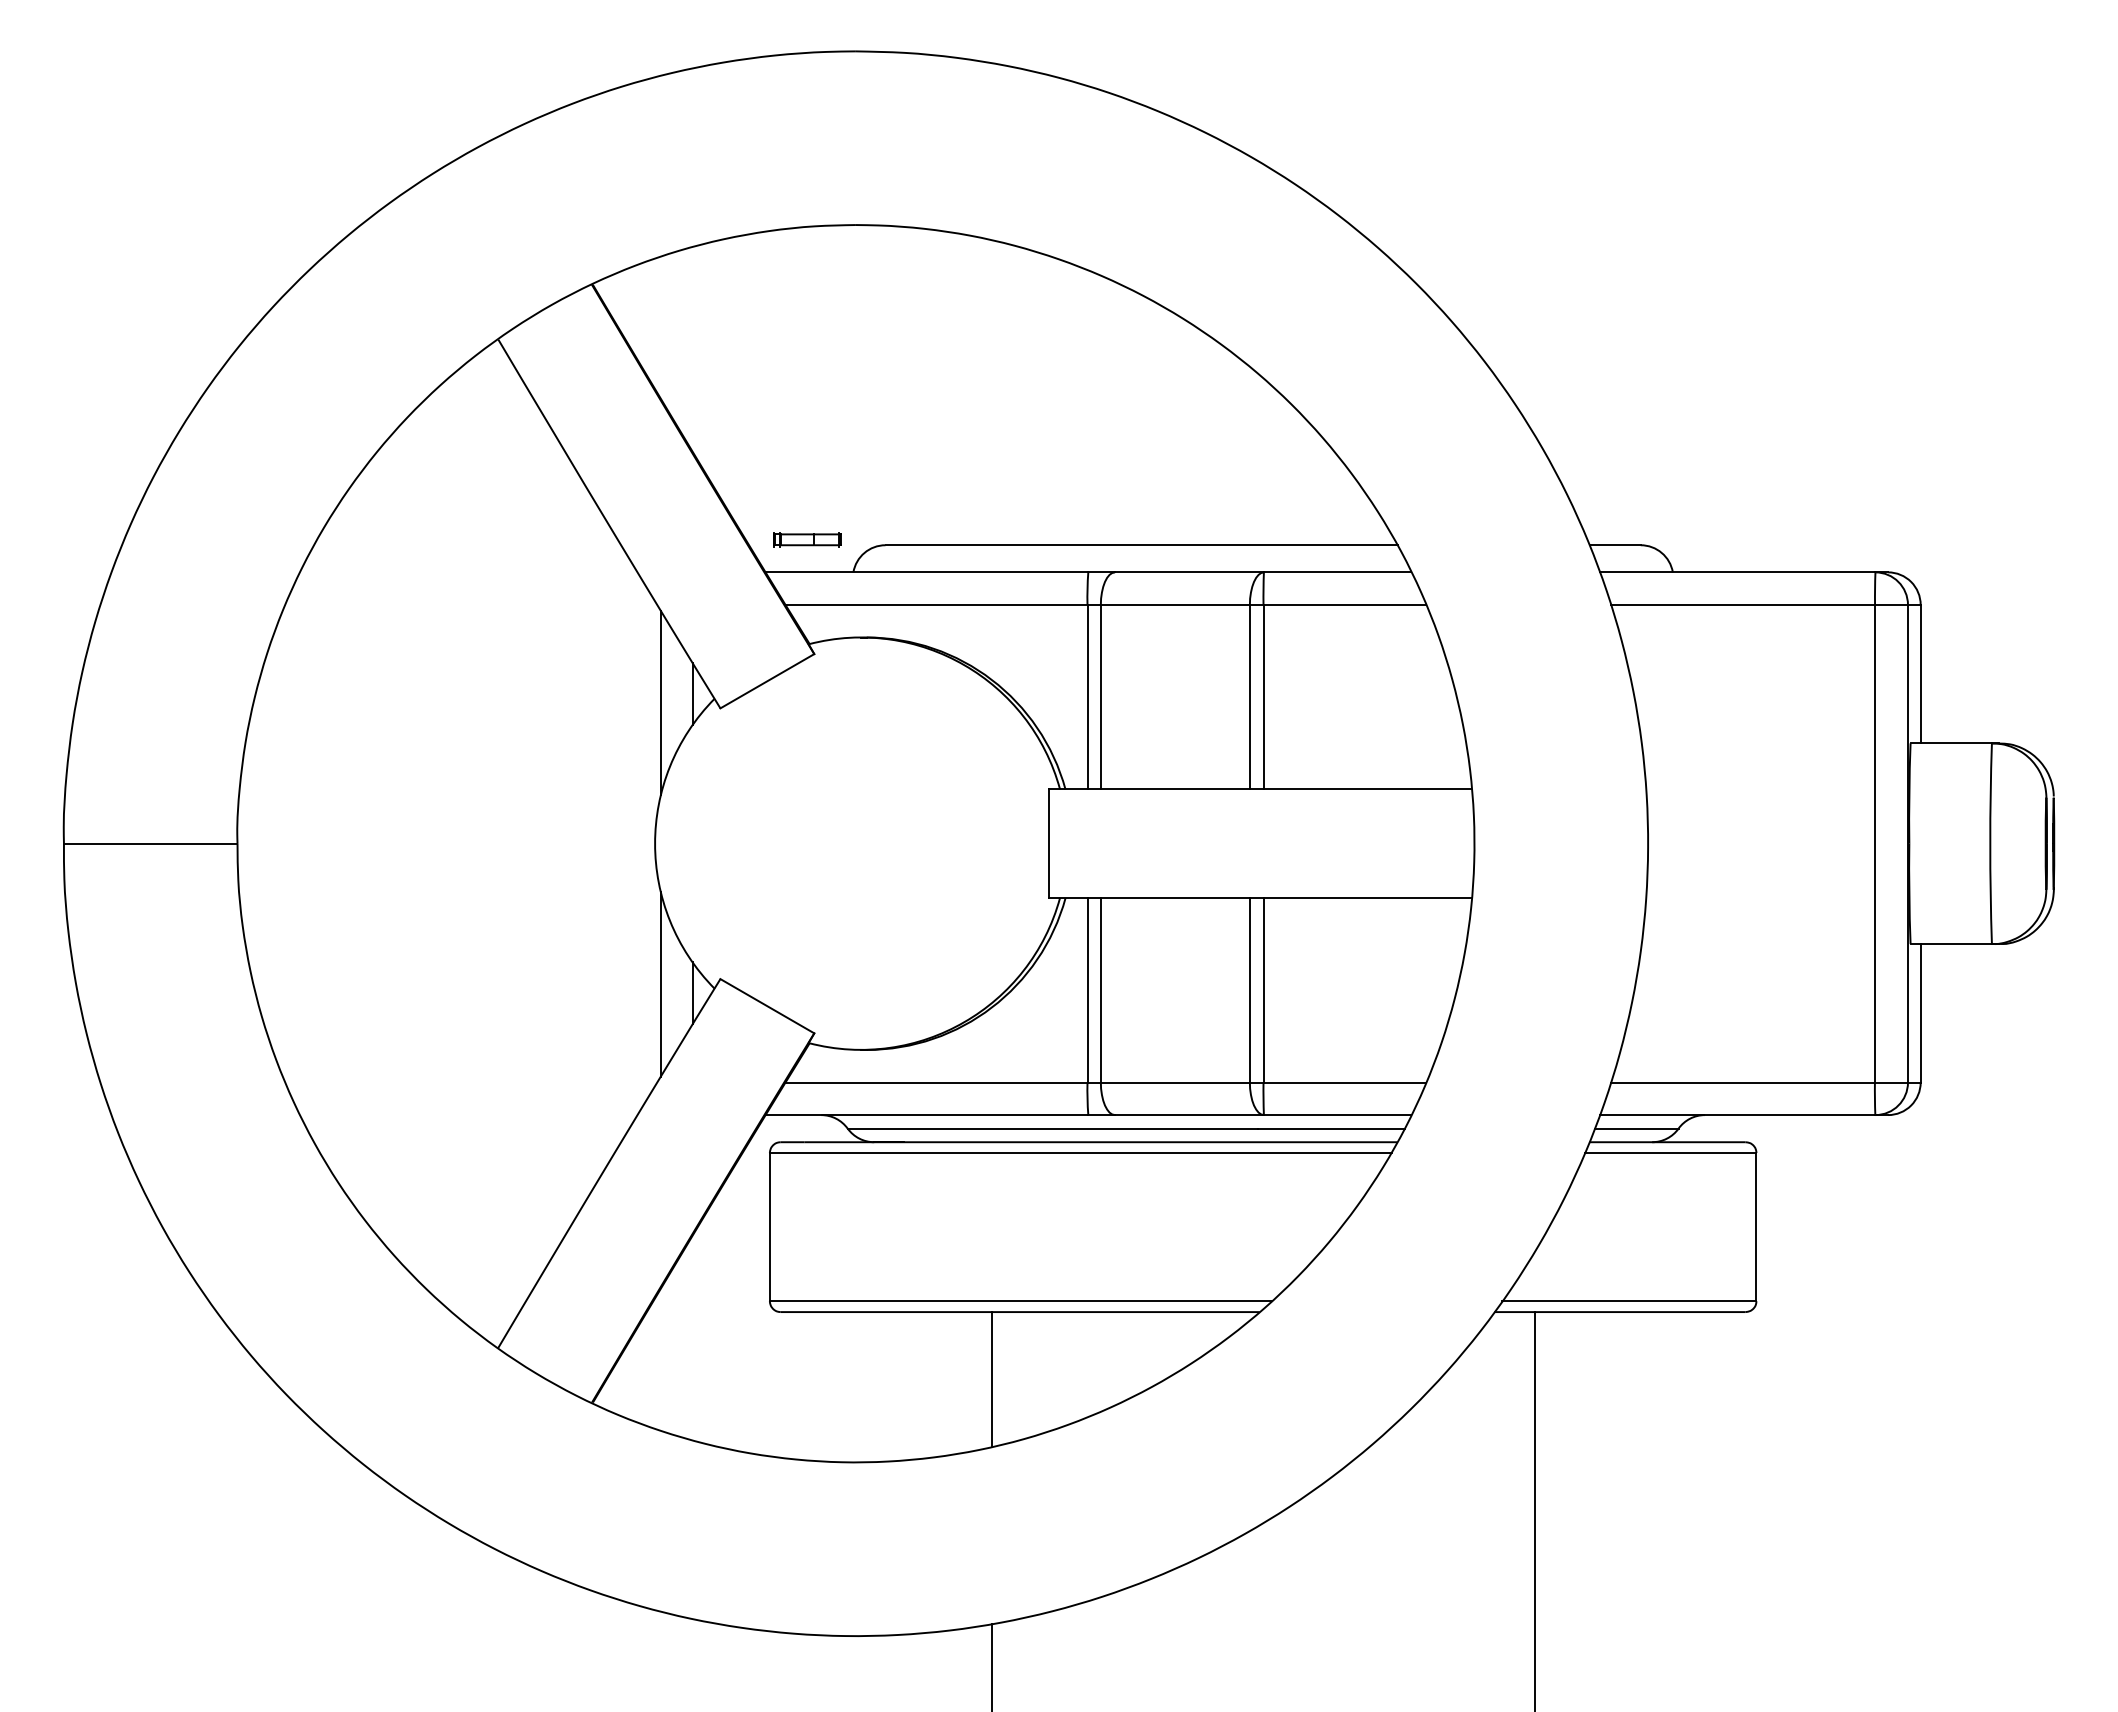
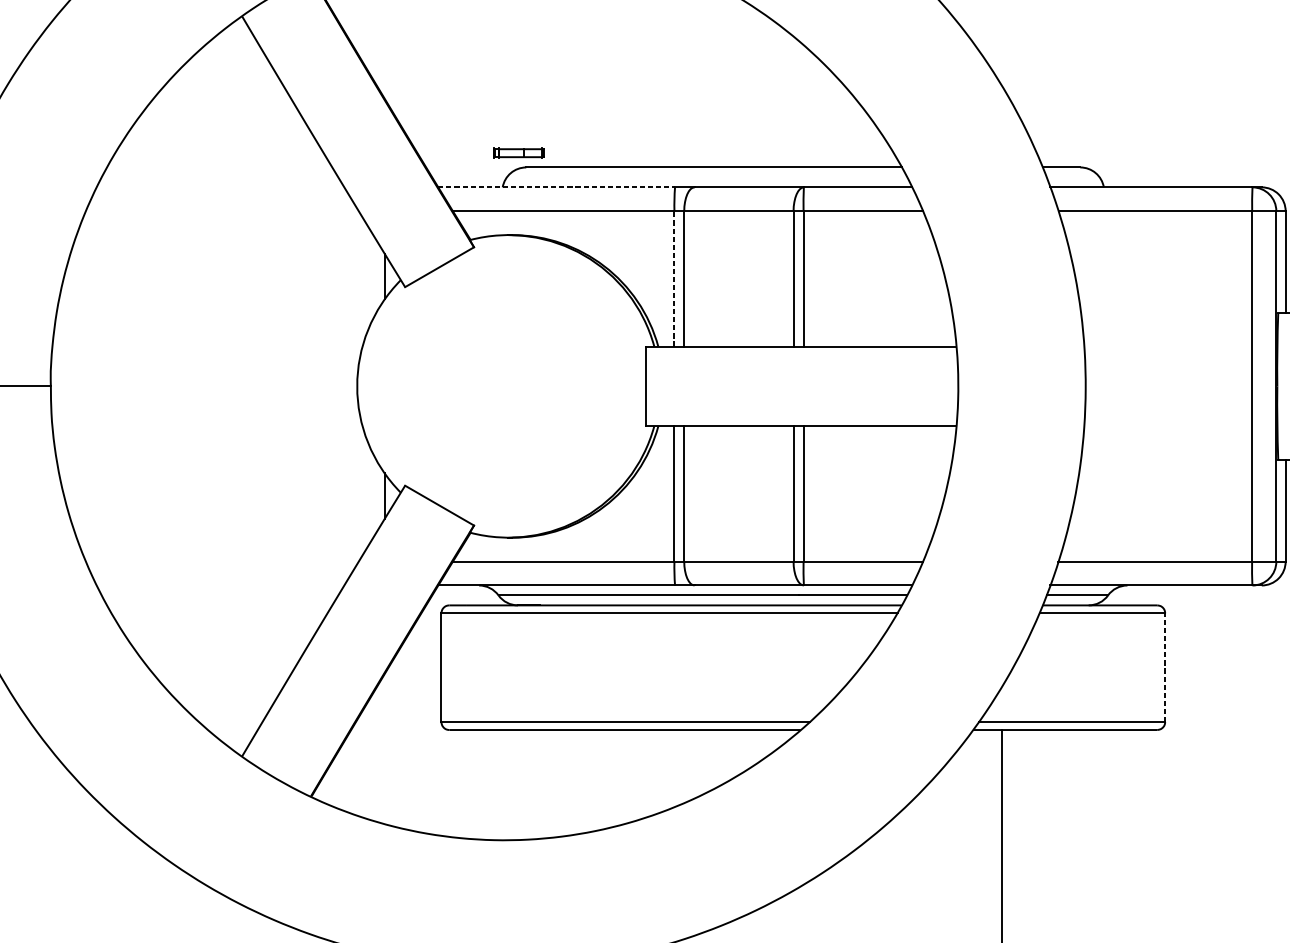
part: (807, 539) -> (518, 152), moved
line: (927, 572) -> (557, 187), solid -> dashed
line: (1087, 696) -> (674, 278), solid -> dashed
line: (660, 702) -> (361, 282), removed
line: (660, 984) -> (361, 489), removed
line: (1756, 1226) -> (1165, 667), solid -> dashed
line: (991, 1379) -> (604, 779), removed

